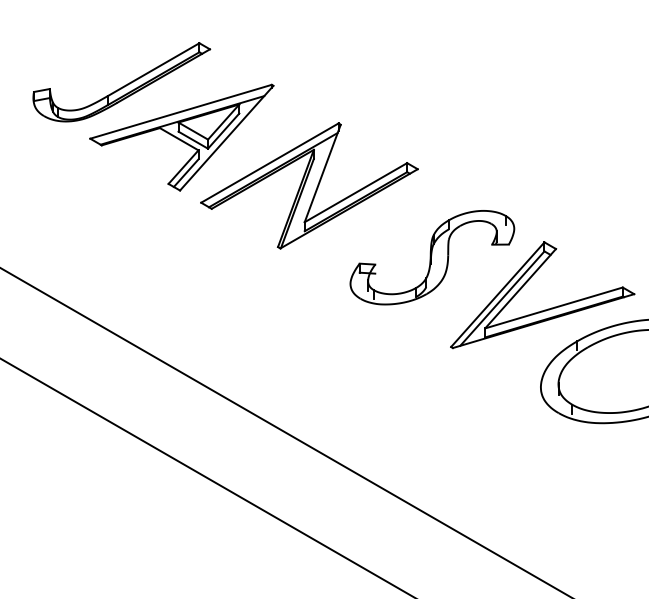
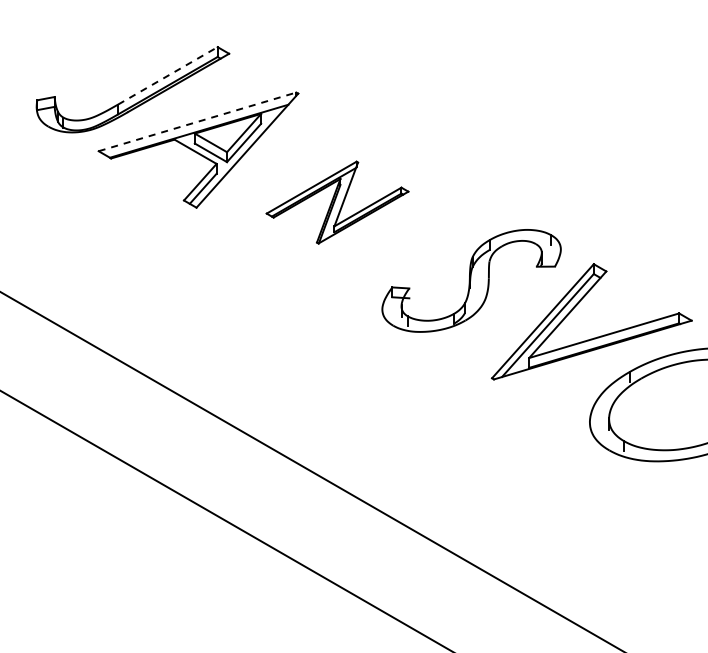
line: (154, 69) -> (168, 75), solid -> dashed
line: (181, 111) -> (198, 121), solid -> dashed
part: (309, 185) -> (337, 202), size x0.6

